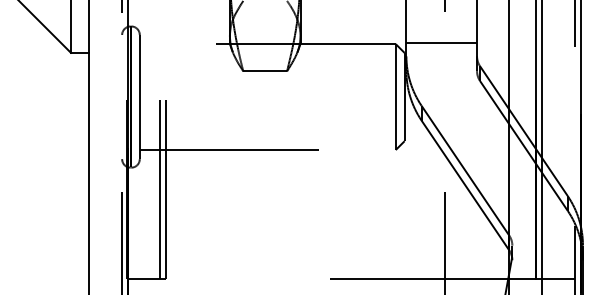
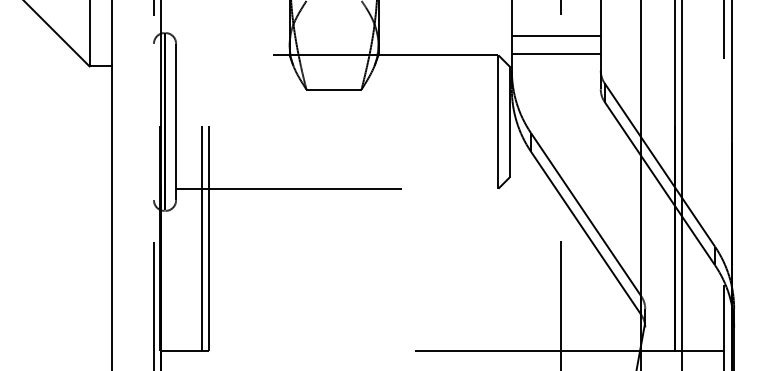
line: (441, 28) -> (556, 35), added

